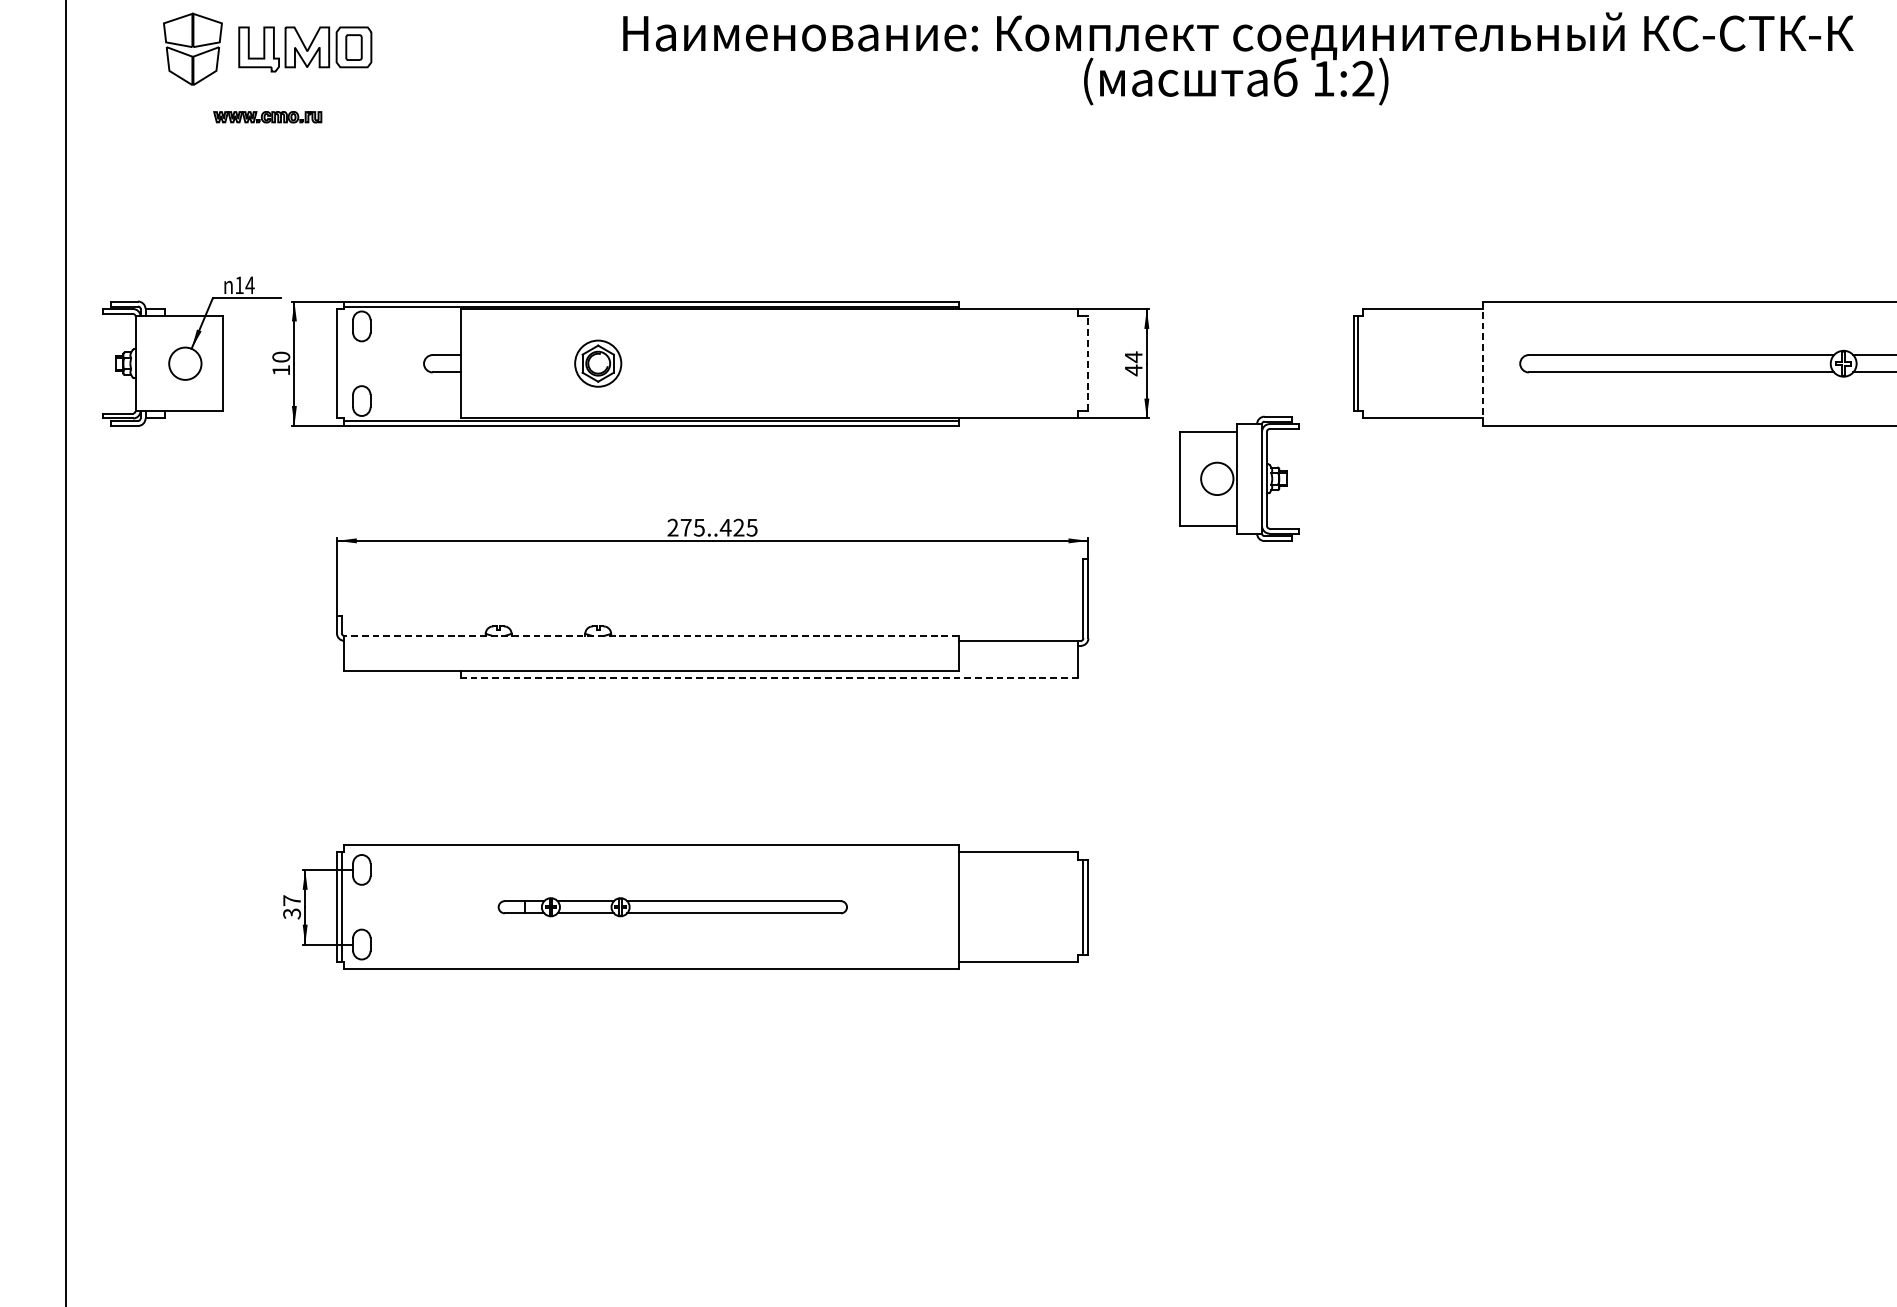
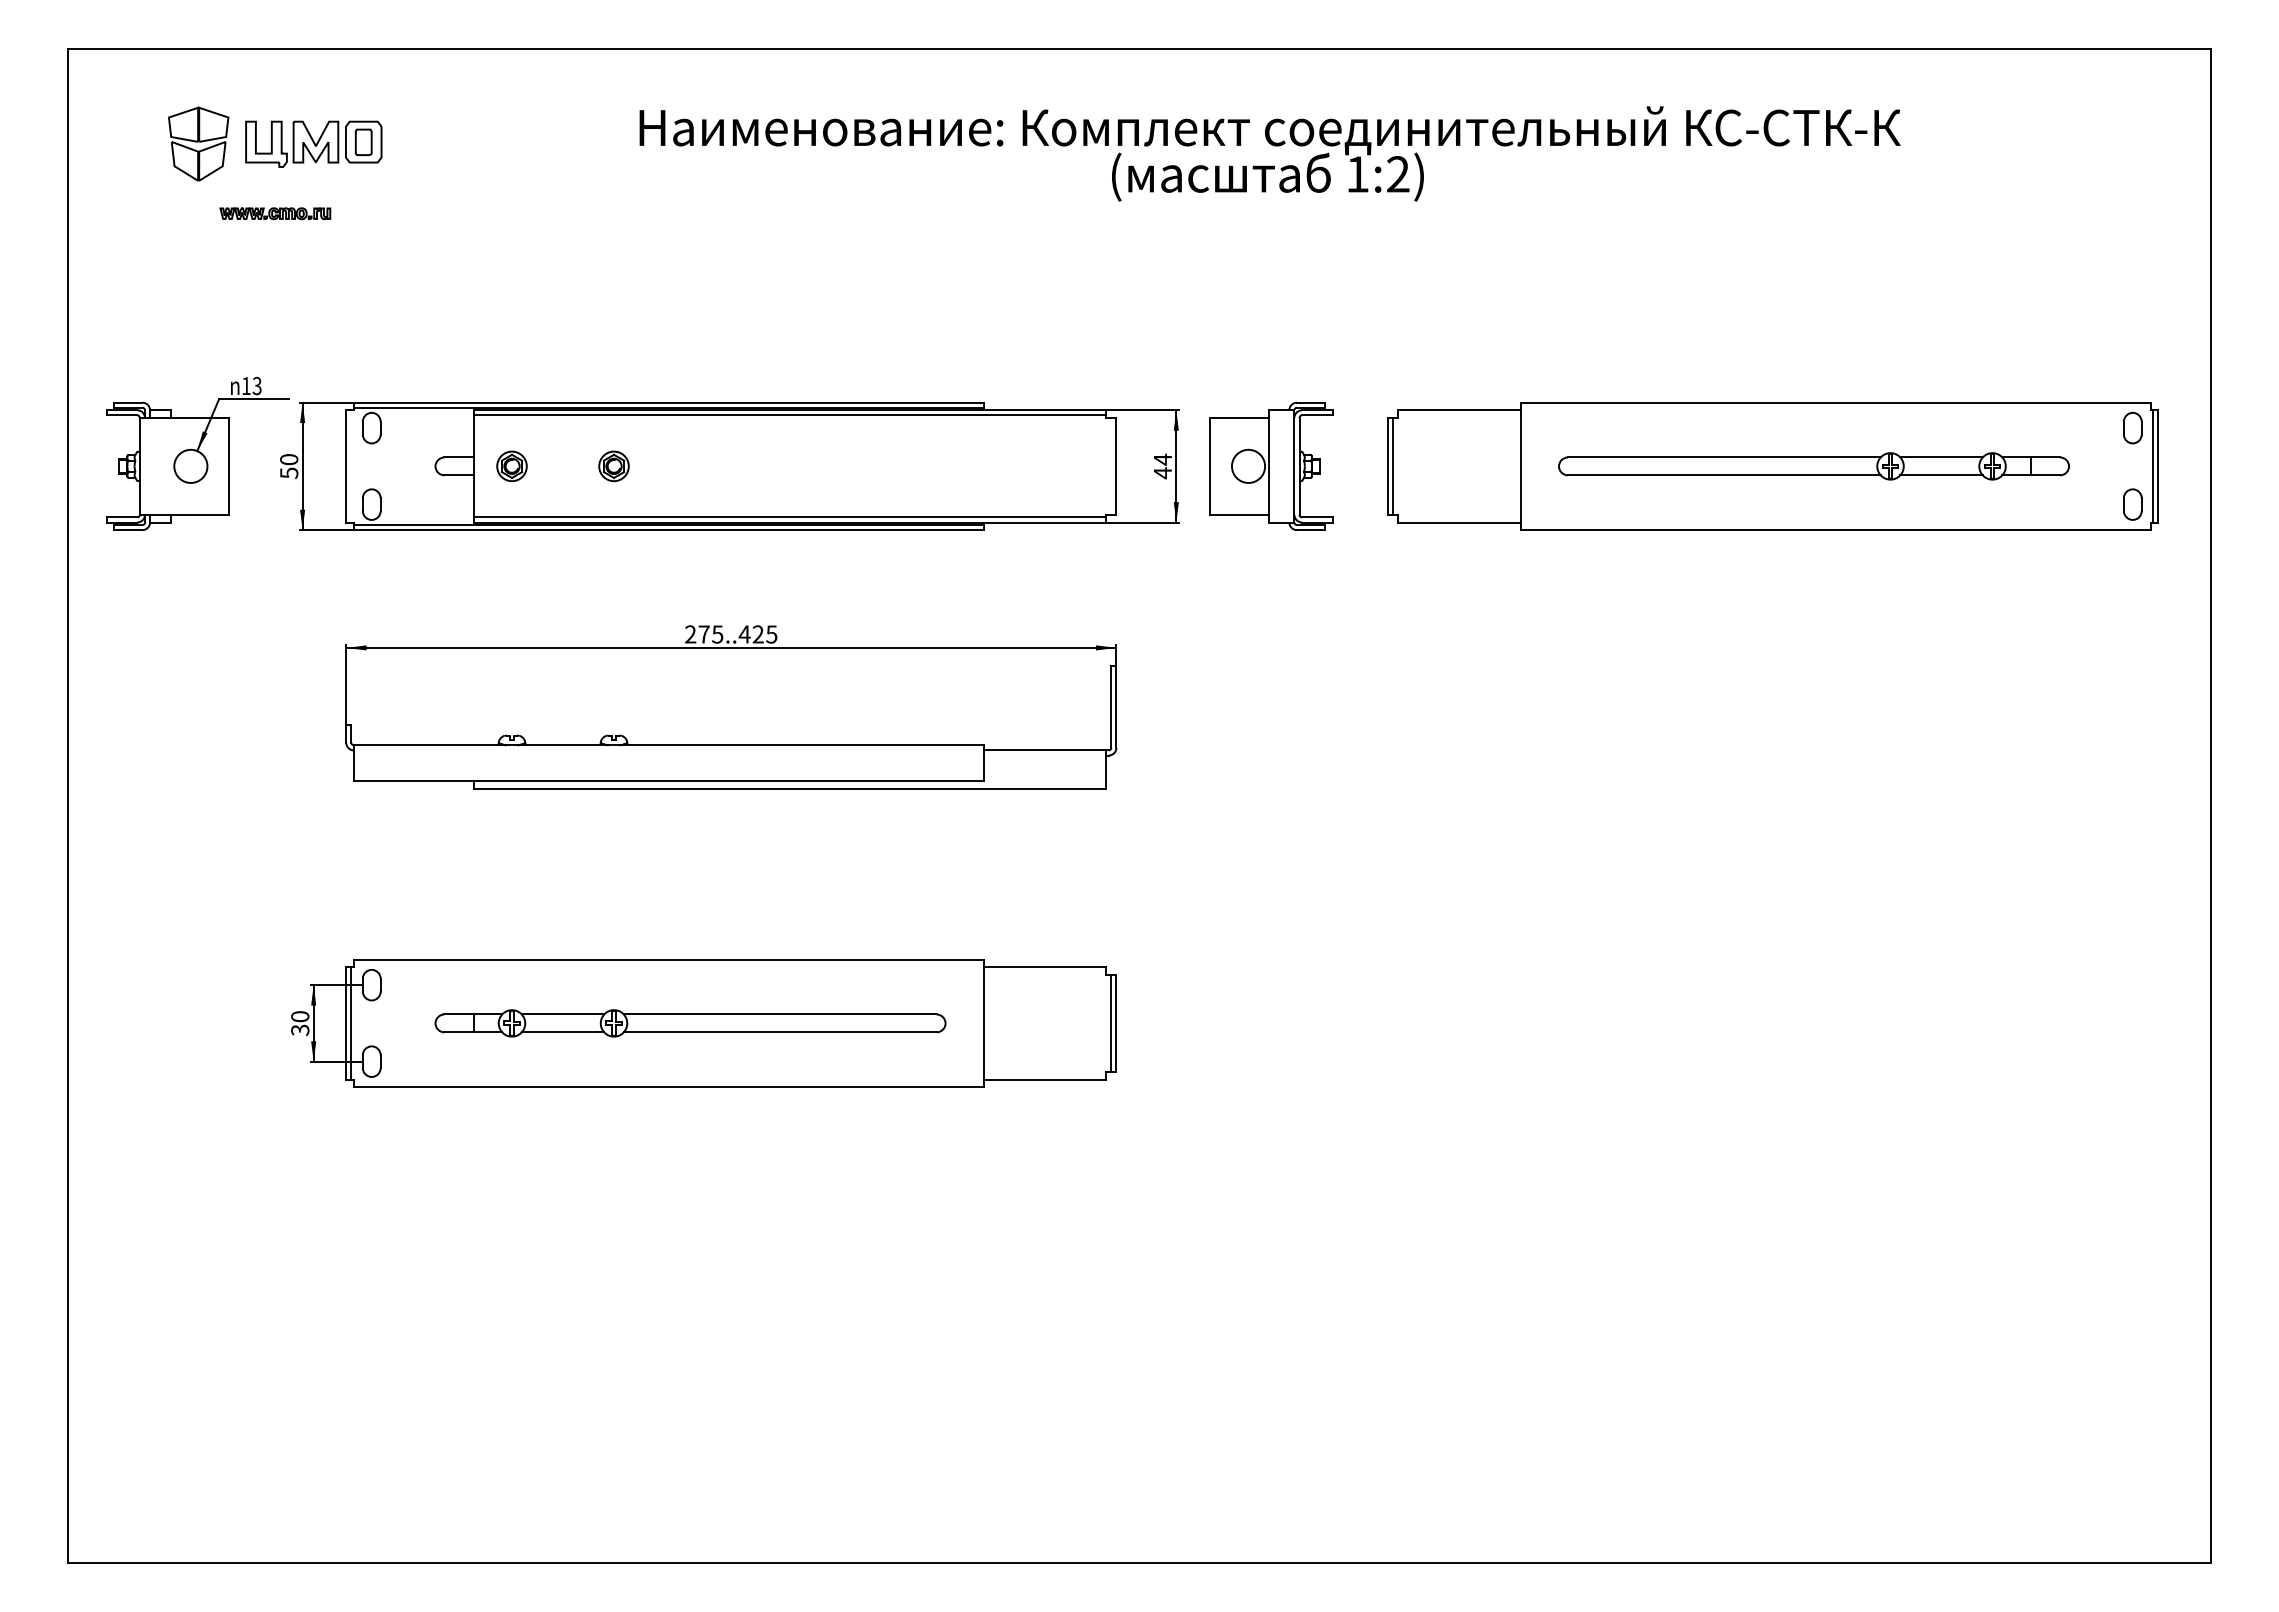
text: (250, 284) -> (257, 385), 14 -> 13
line: (769, 314) -> (789, 415), added
line: (1088, 362) -> (1116, 465), dashed -> solid
part: (498, 363) -> (511, 466), added
part: (597, 363) -> (613, 466), size x0.62
line: (1482, 363) -> (1520, 466), dashed -> solid
text: (281, 369) -> (289, 472), 10 -> 50
line: (769, 413) -> (789, 517), added
part: (1239, 478) -> (1271, 465), moved
line: (651, 636) -> (668, 745), dashed -> solid
line: (769, 678) -> (789, 788), dashed -> solid
text: (292, 900) -> (300, 1016), 37 -> 30
part: (672, 907) -> (690, 1023), size x1.43

